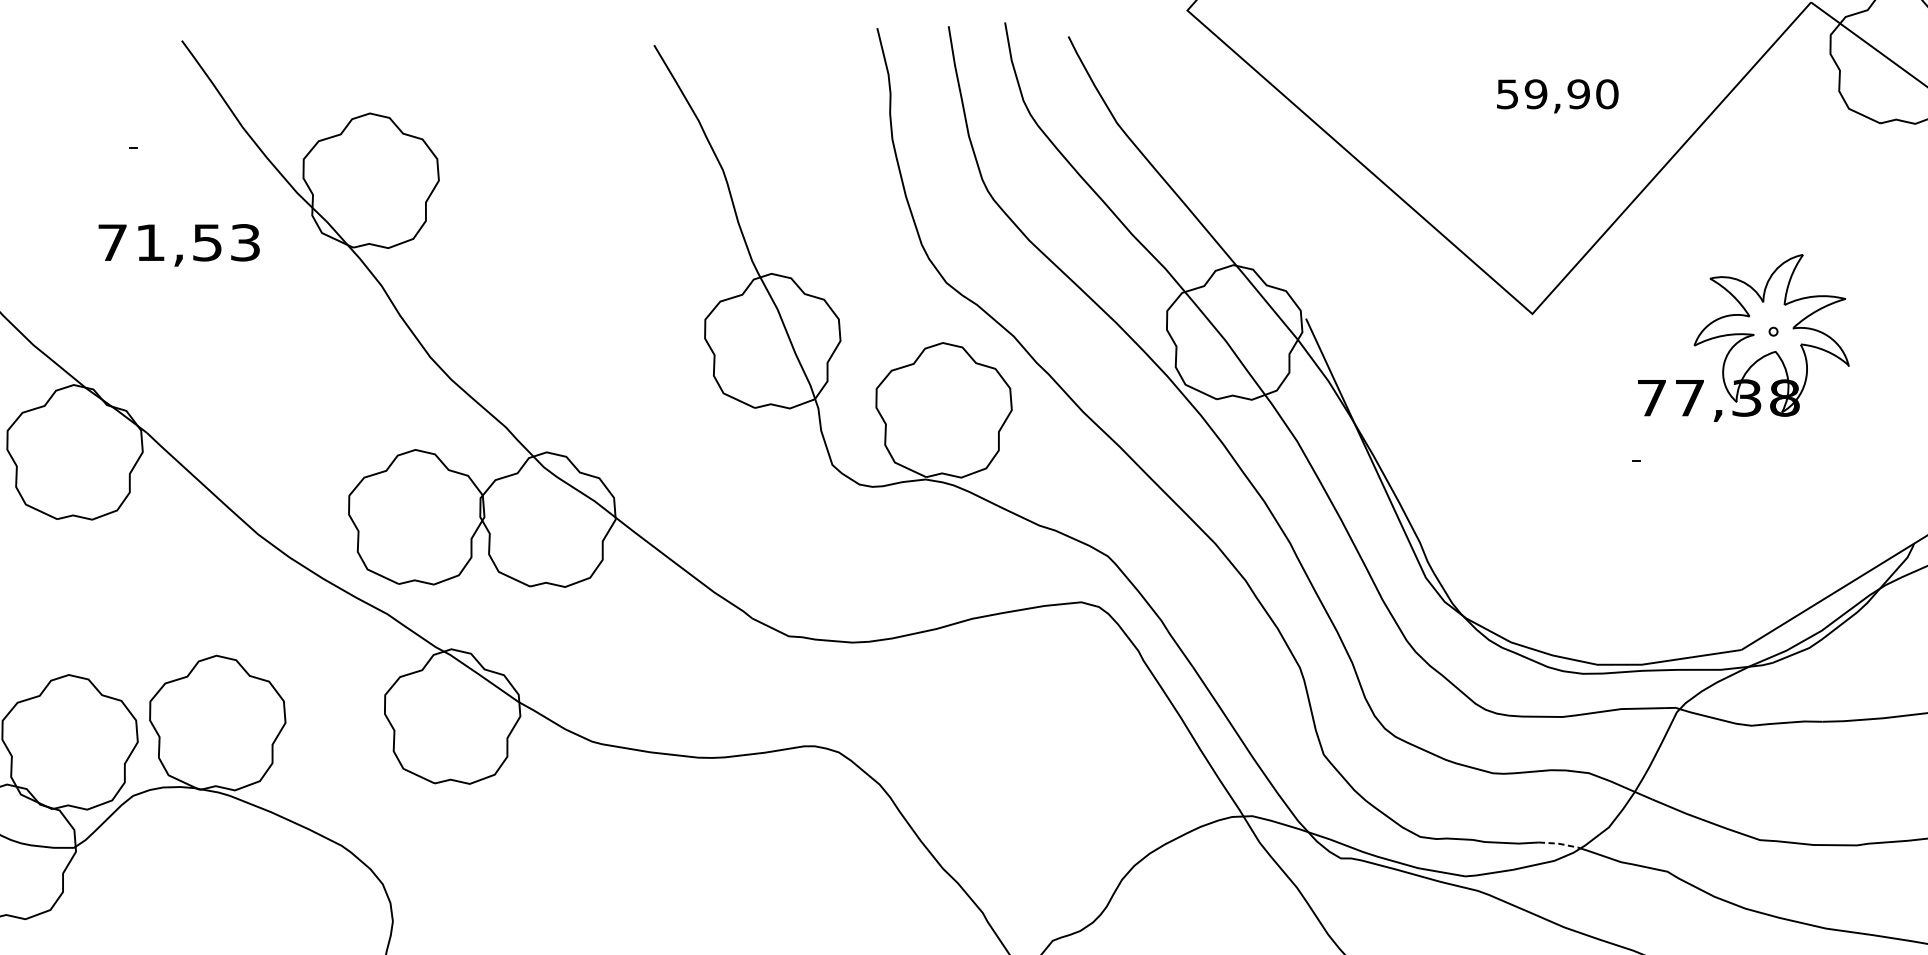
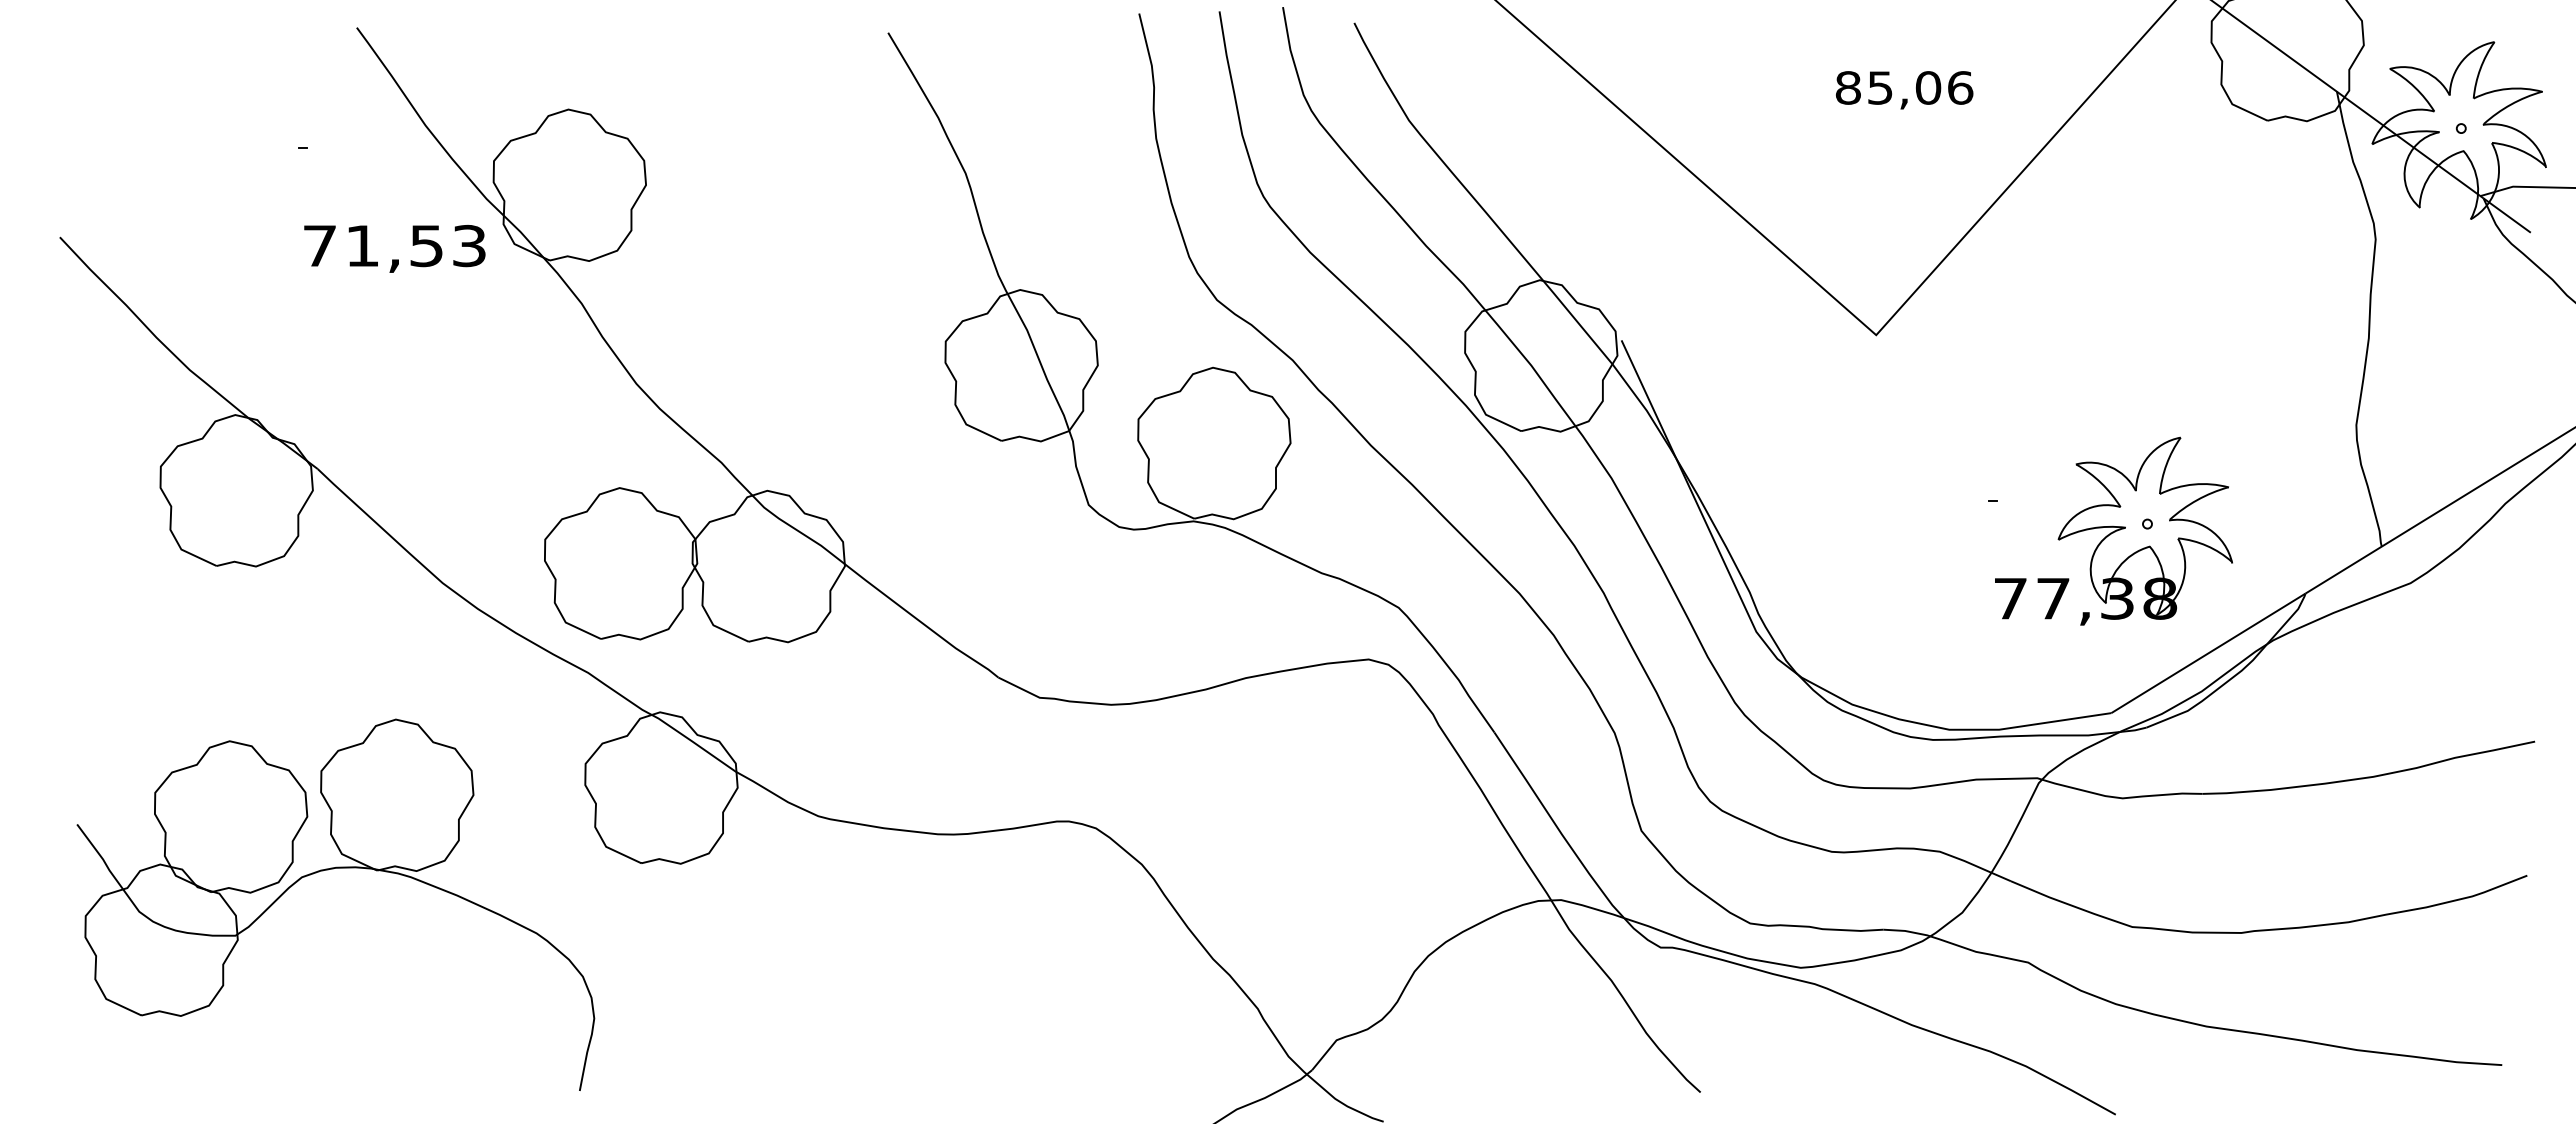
text: (1557, 93) -> (1904, 87), 59,90 -> 85,06
text: (178, 244) -> (394, 248), moved
part: (1743, 337) -> (2113, 530), moved
line: (1561, 844) -> (1908, 931), dashed -> solid

